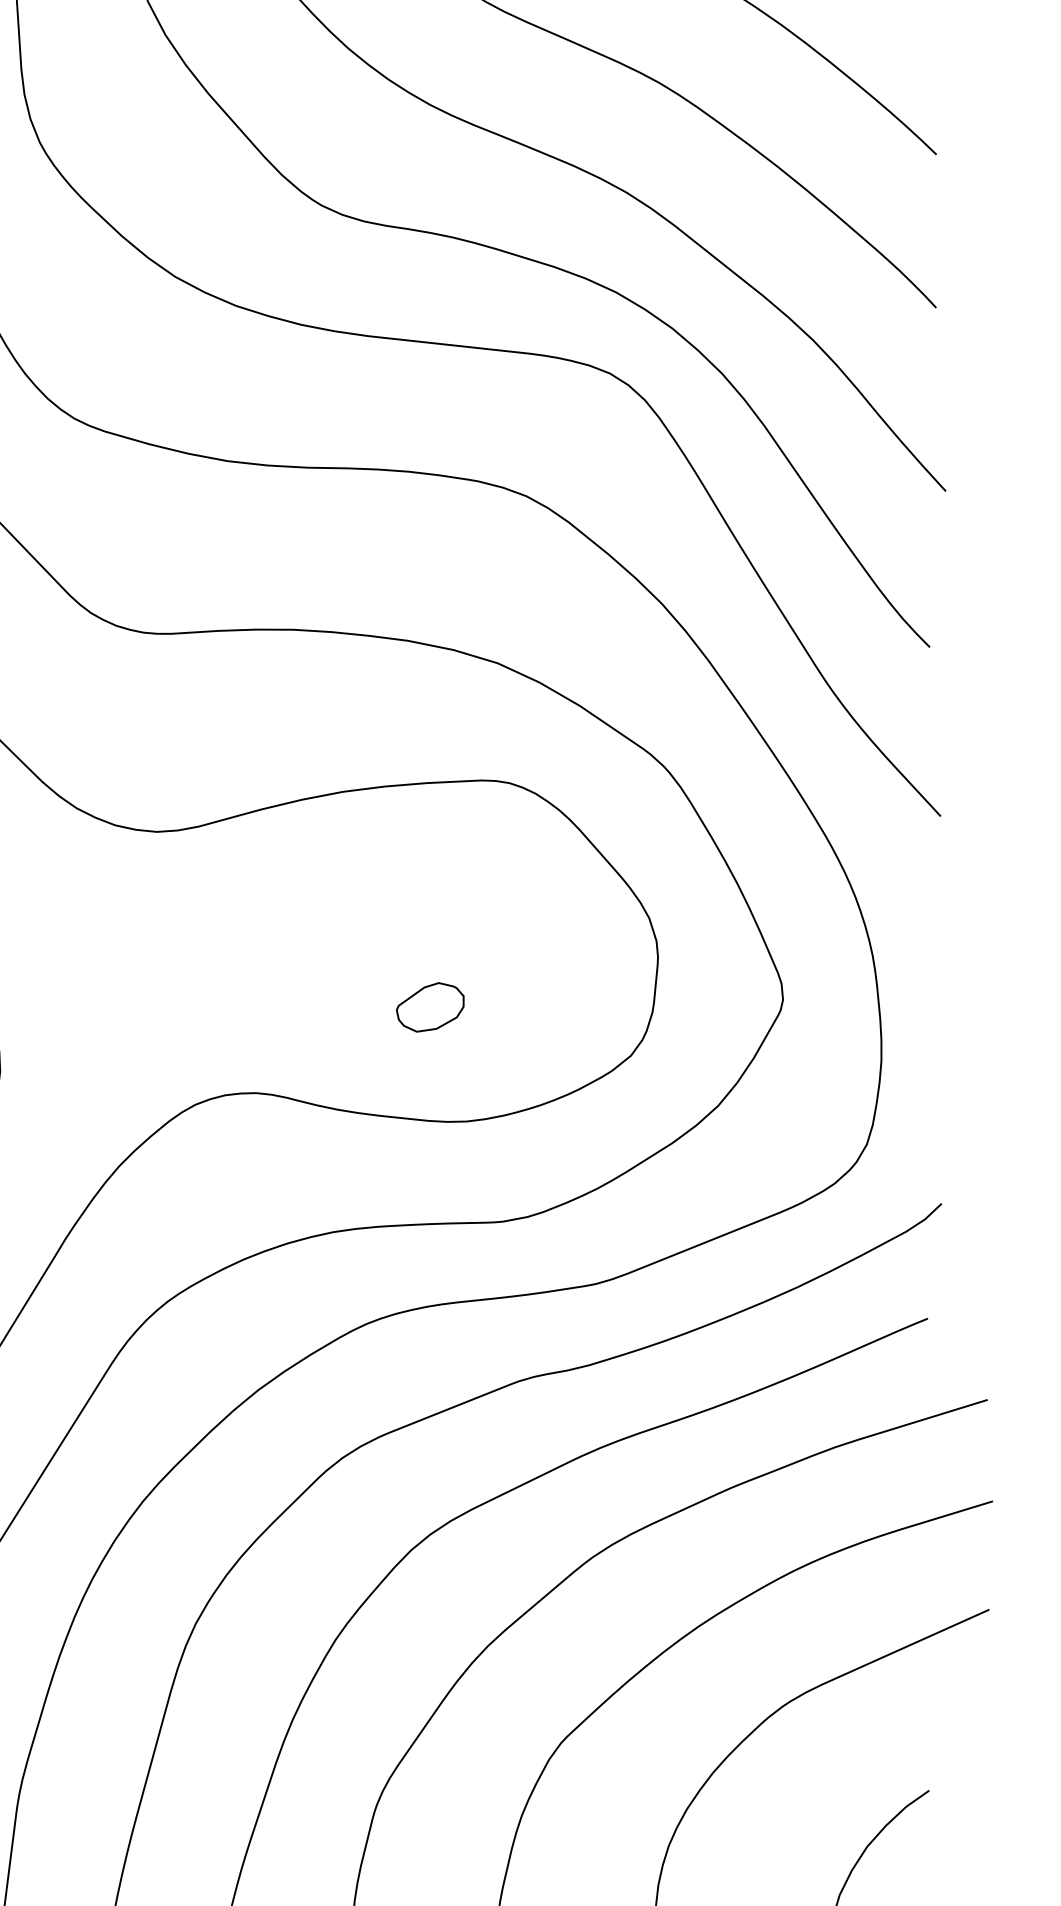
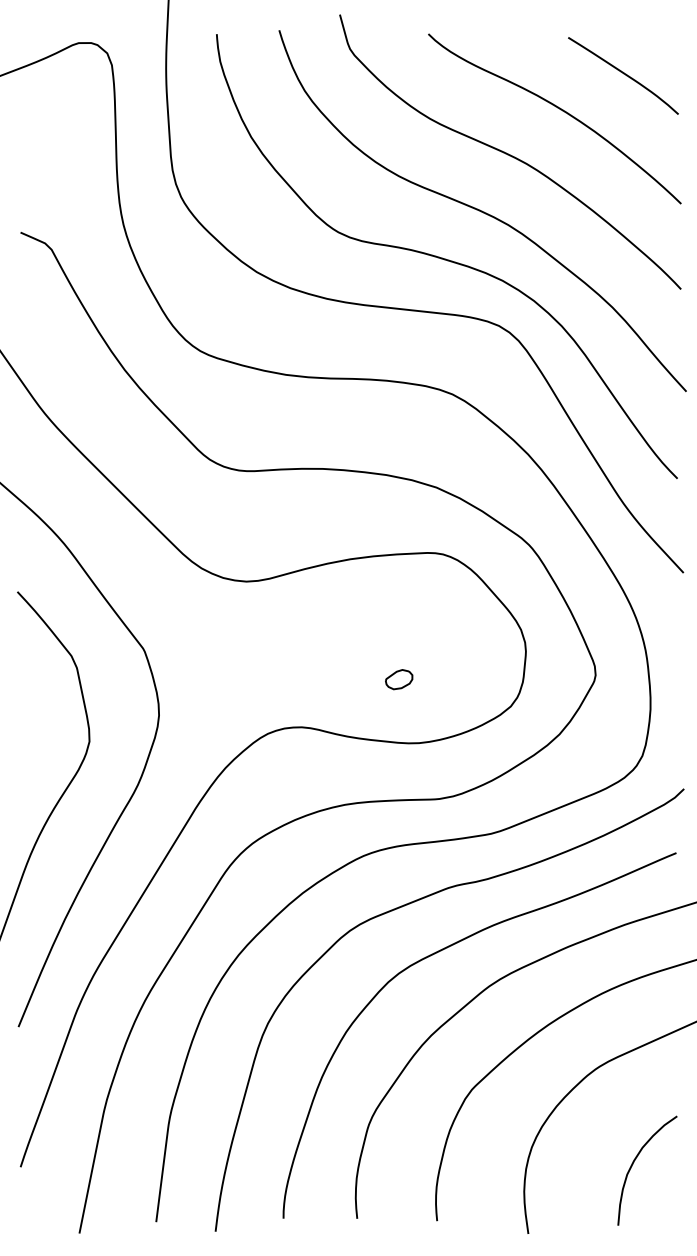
part: (431, 1007) -> (399, 679), size x0.71

